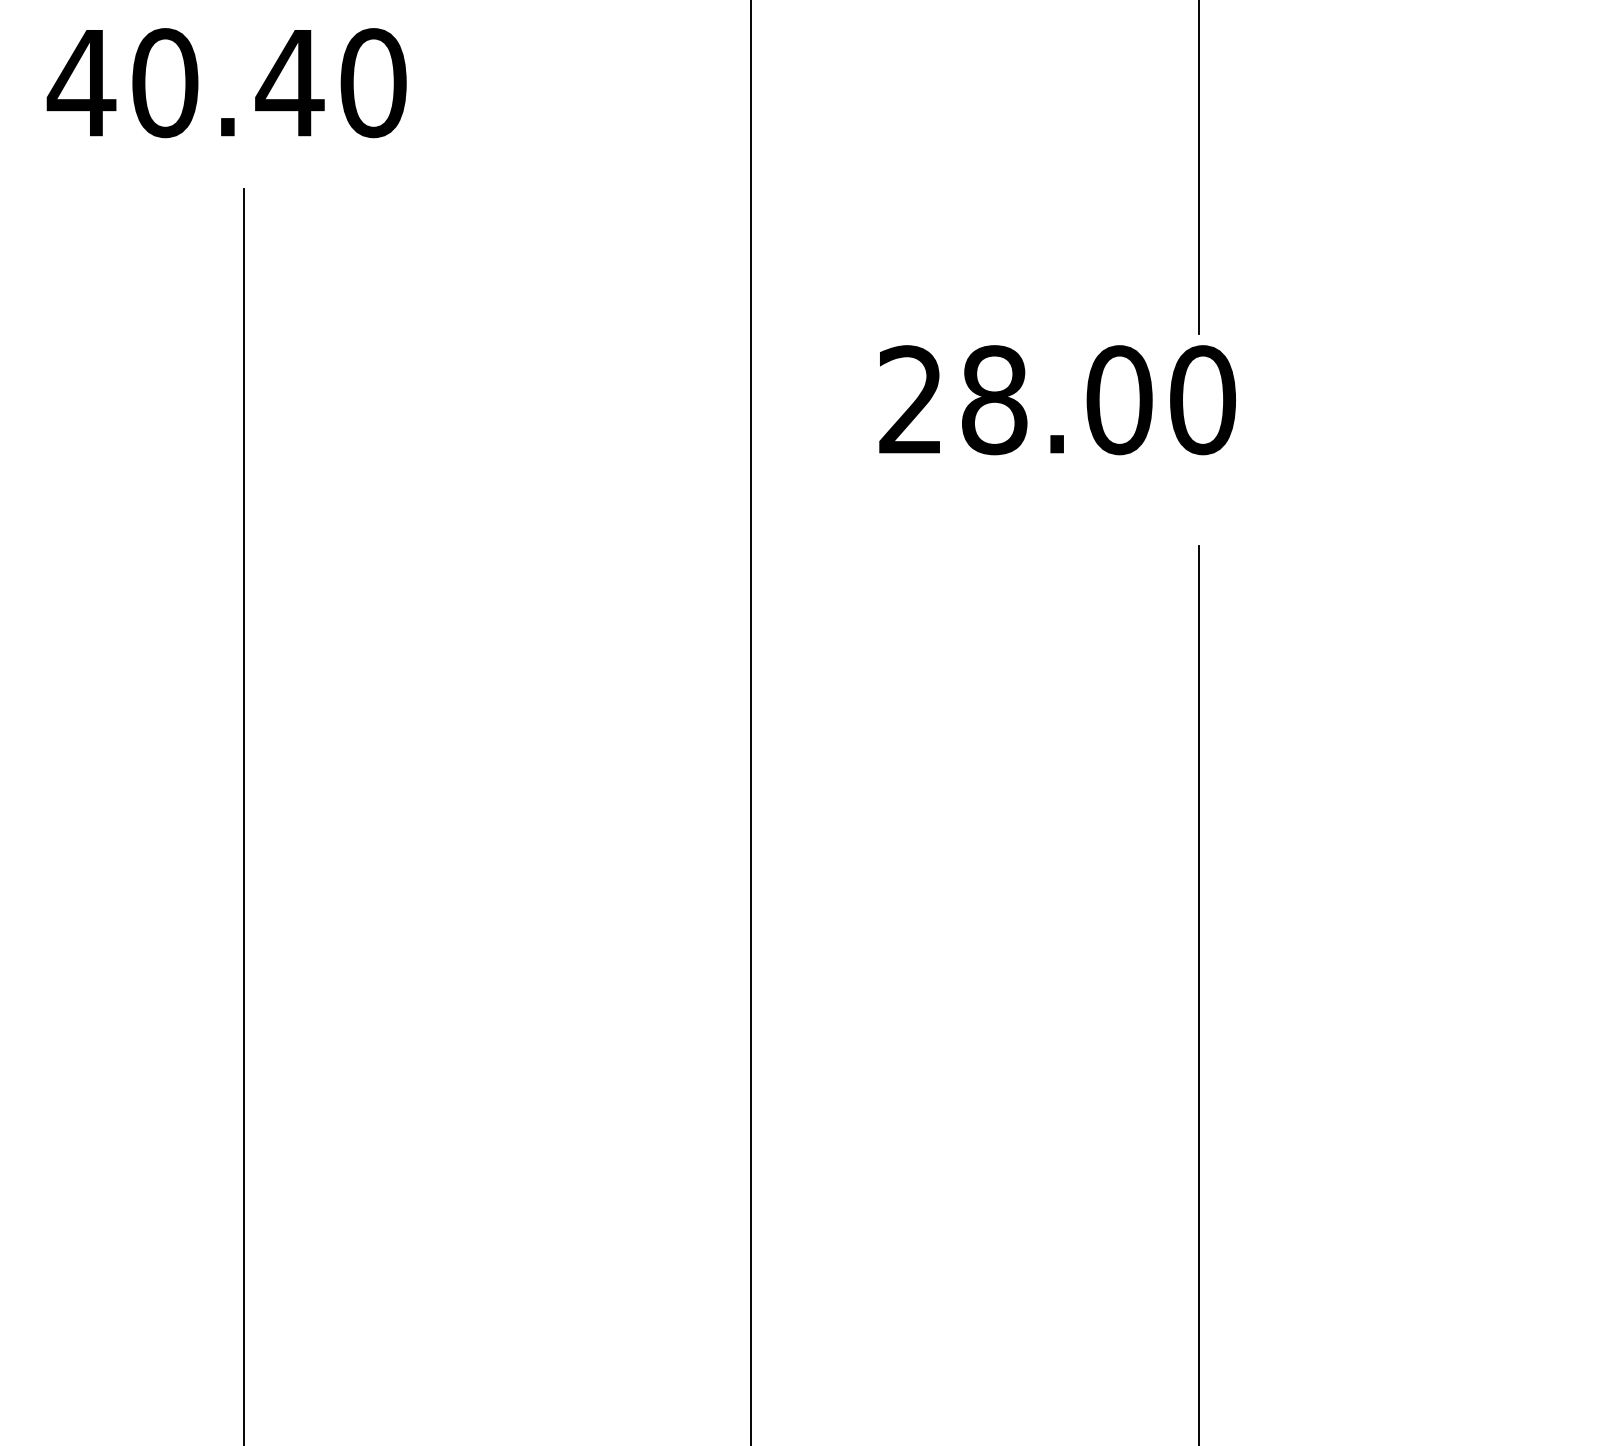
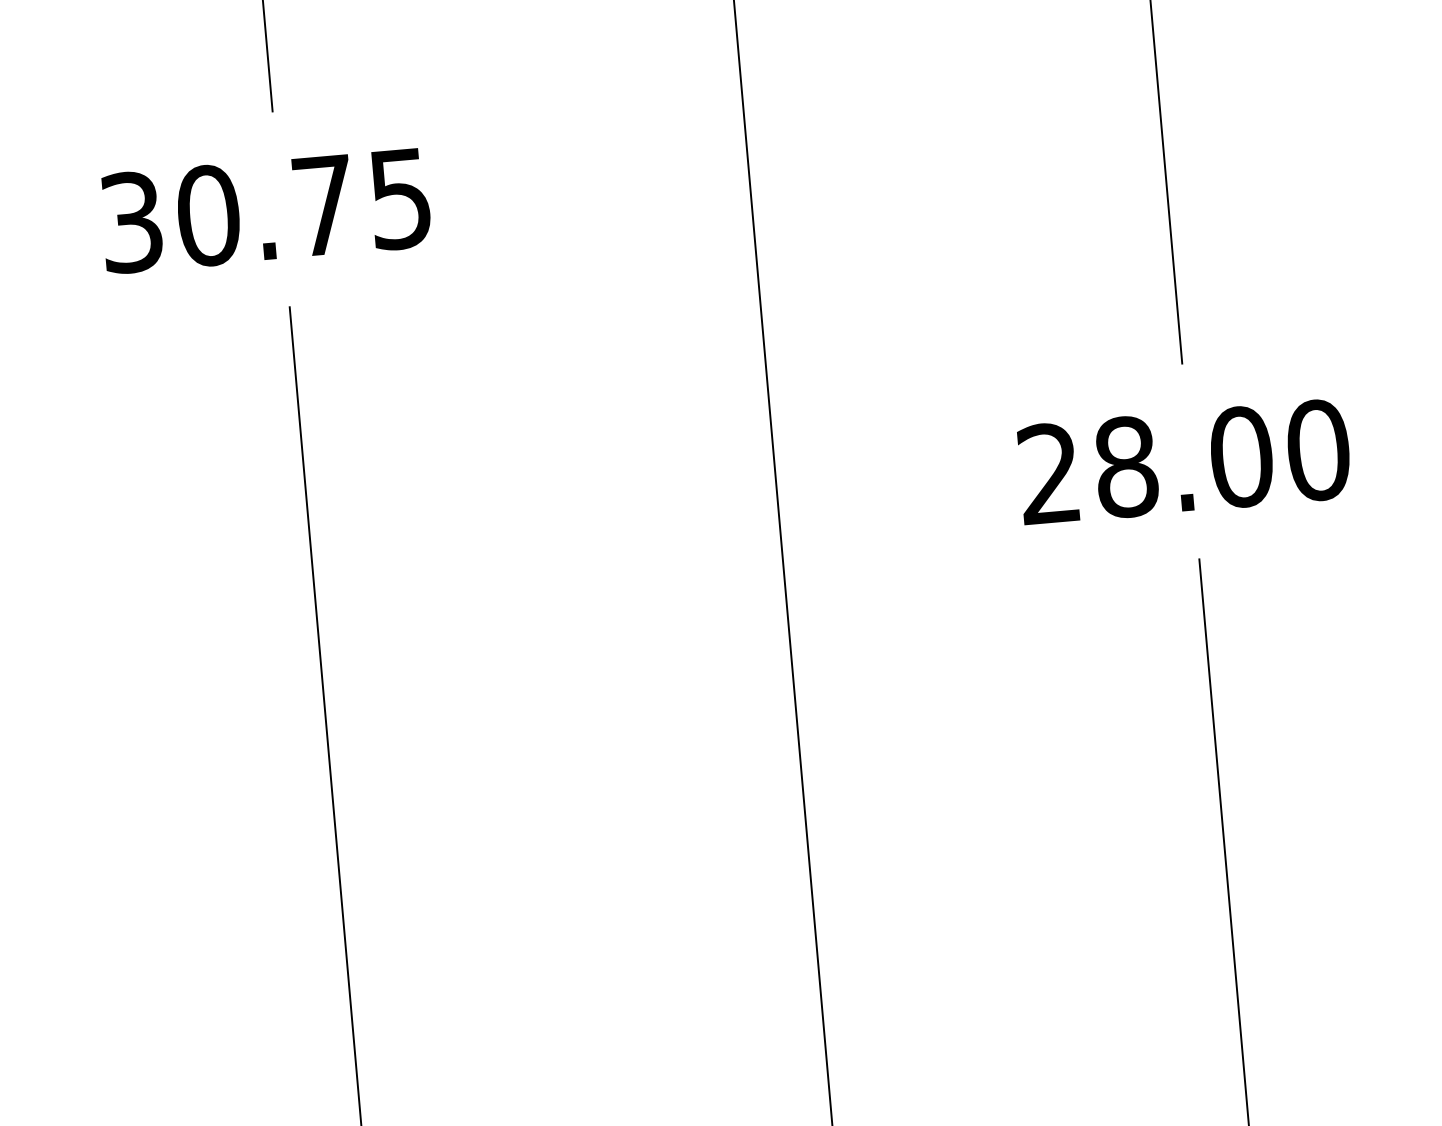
text: (226, 83) -> (265, 211), 40.40 -> 30.75
text: (1057, 400) -> (1184, 462), moved

